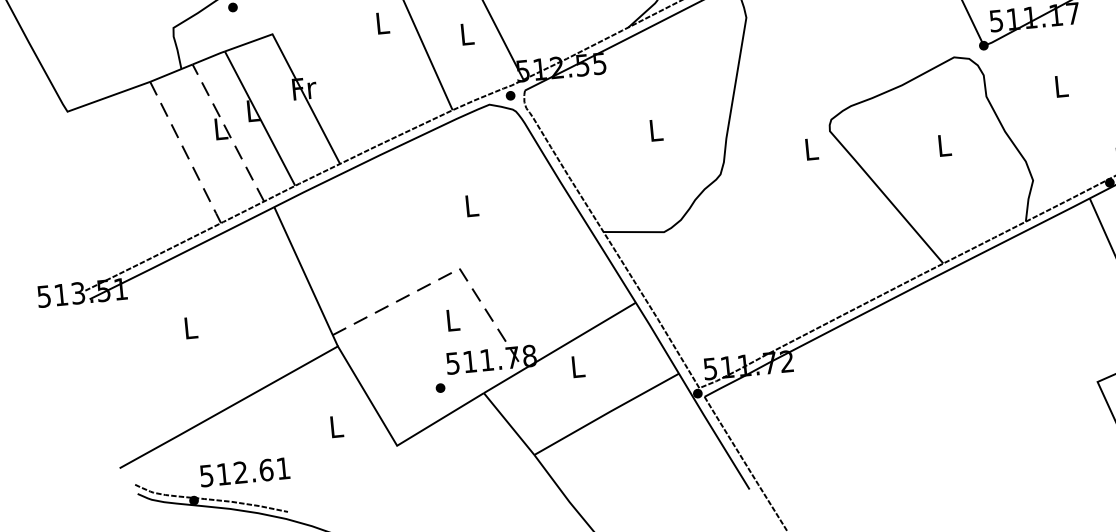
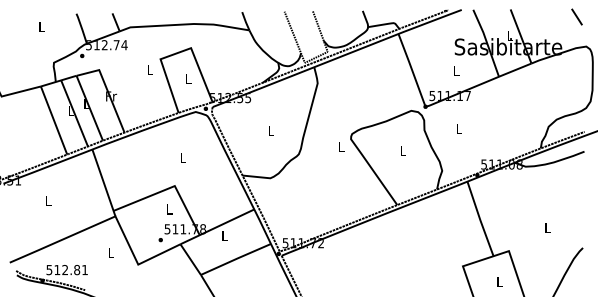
line: (228, 133) -> (74, 113), dashed -> solid
line: (186, 152) -> (54, 120), dashed -> solid
line: (450, 272) -> (170, 187), dashed -> solid
text: (267, 468) -> (77, 269), 512.61 -> 512.81

